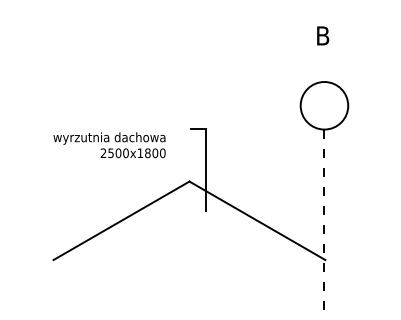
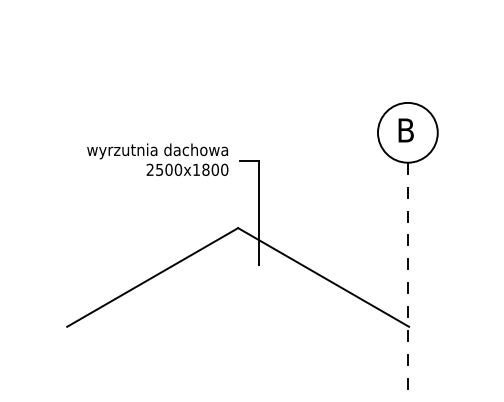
text: (323, 35) -> (406, 129), moved
text: (109, 145) -> (157, 160), moved

